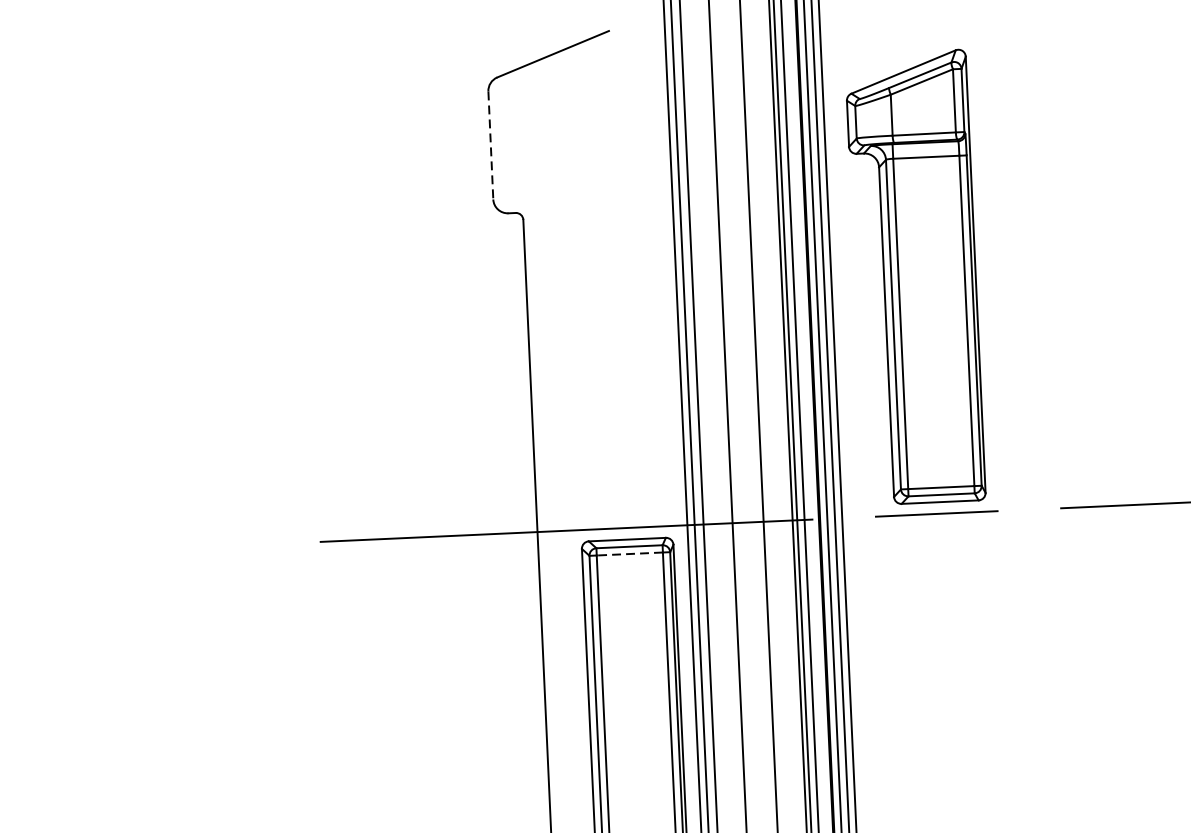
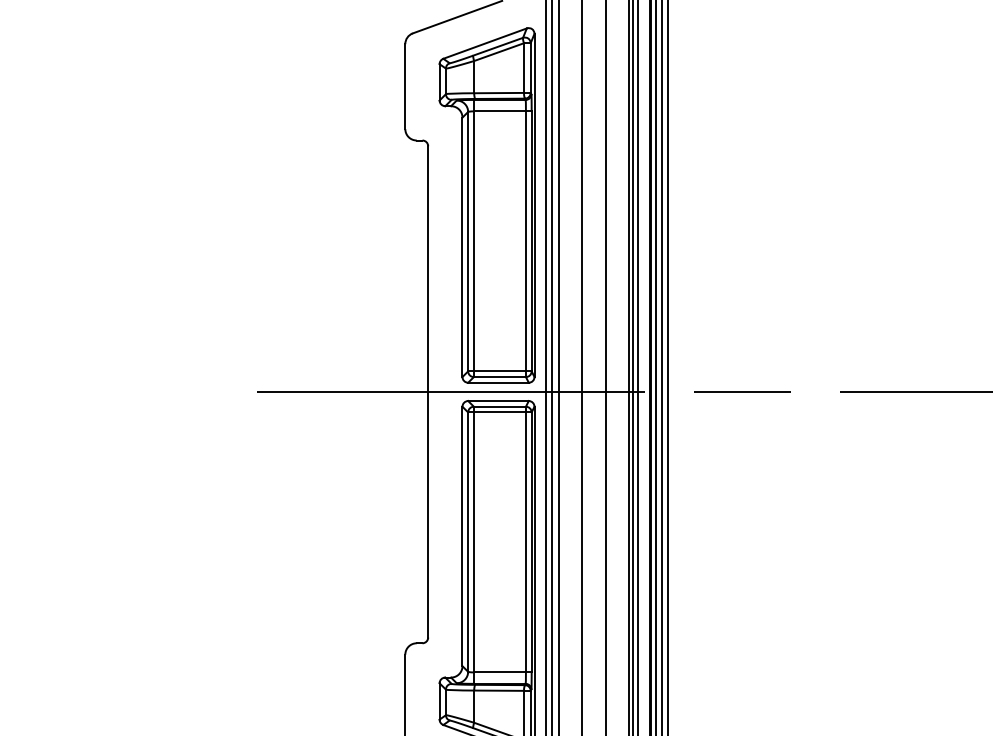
line: (491, 146) -> (405, 87), dashed -> solid
part: (914, 277) -> (486, 205), moved
line: (629, 554) -> (499, 412), dashed -> solid

